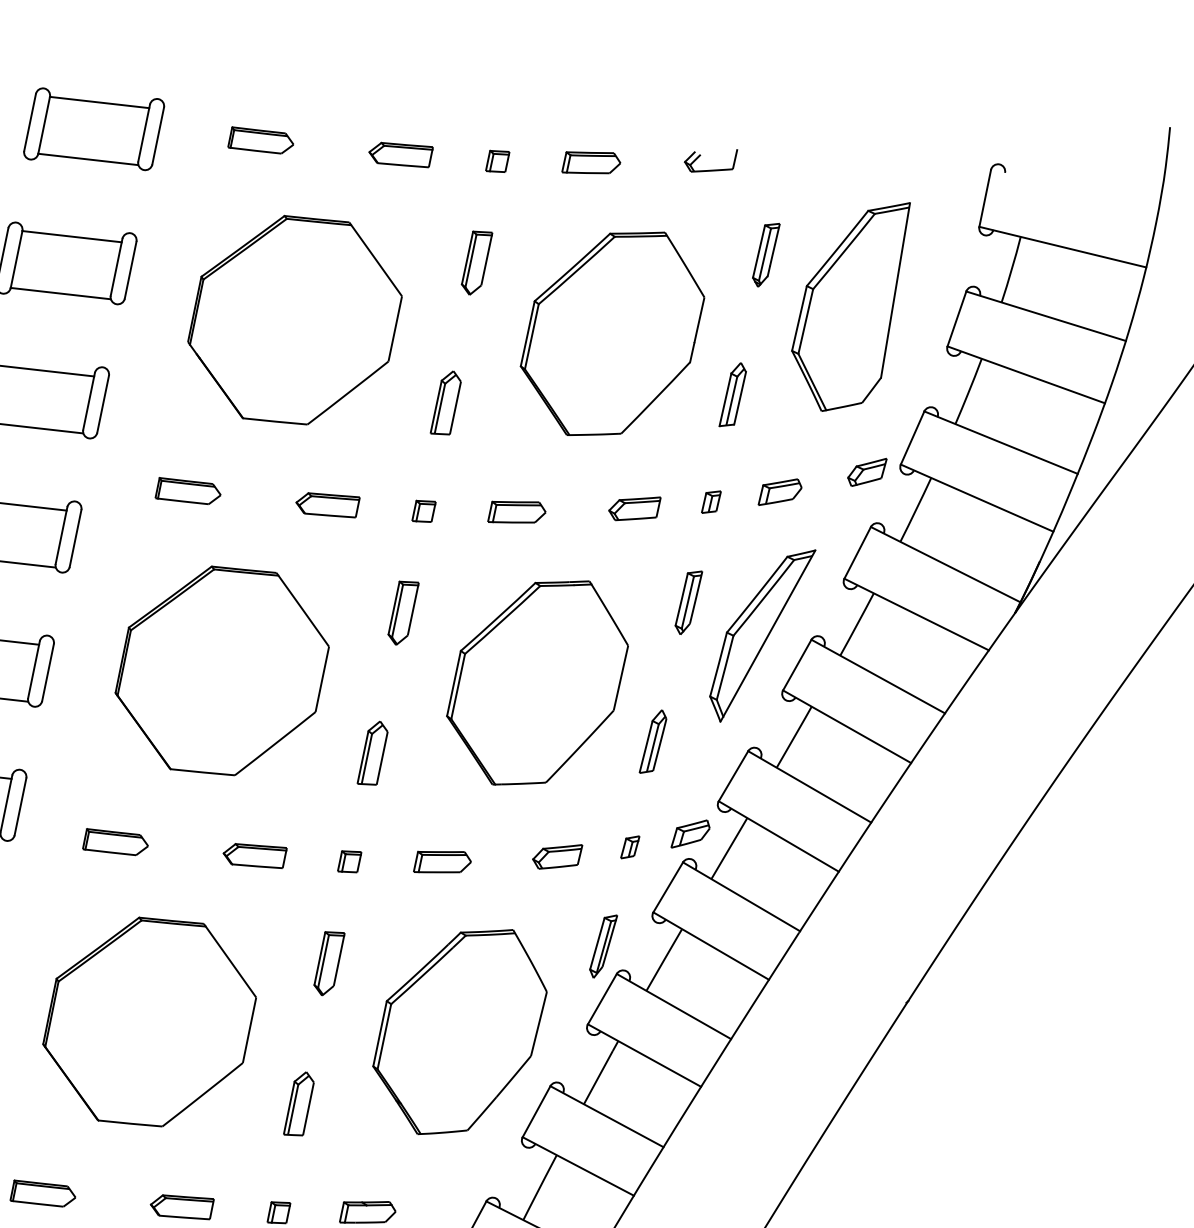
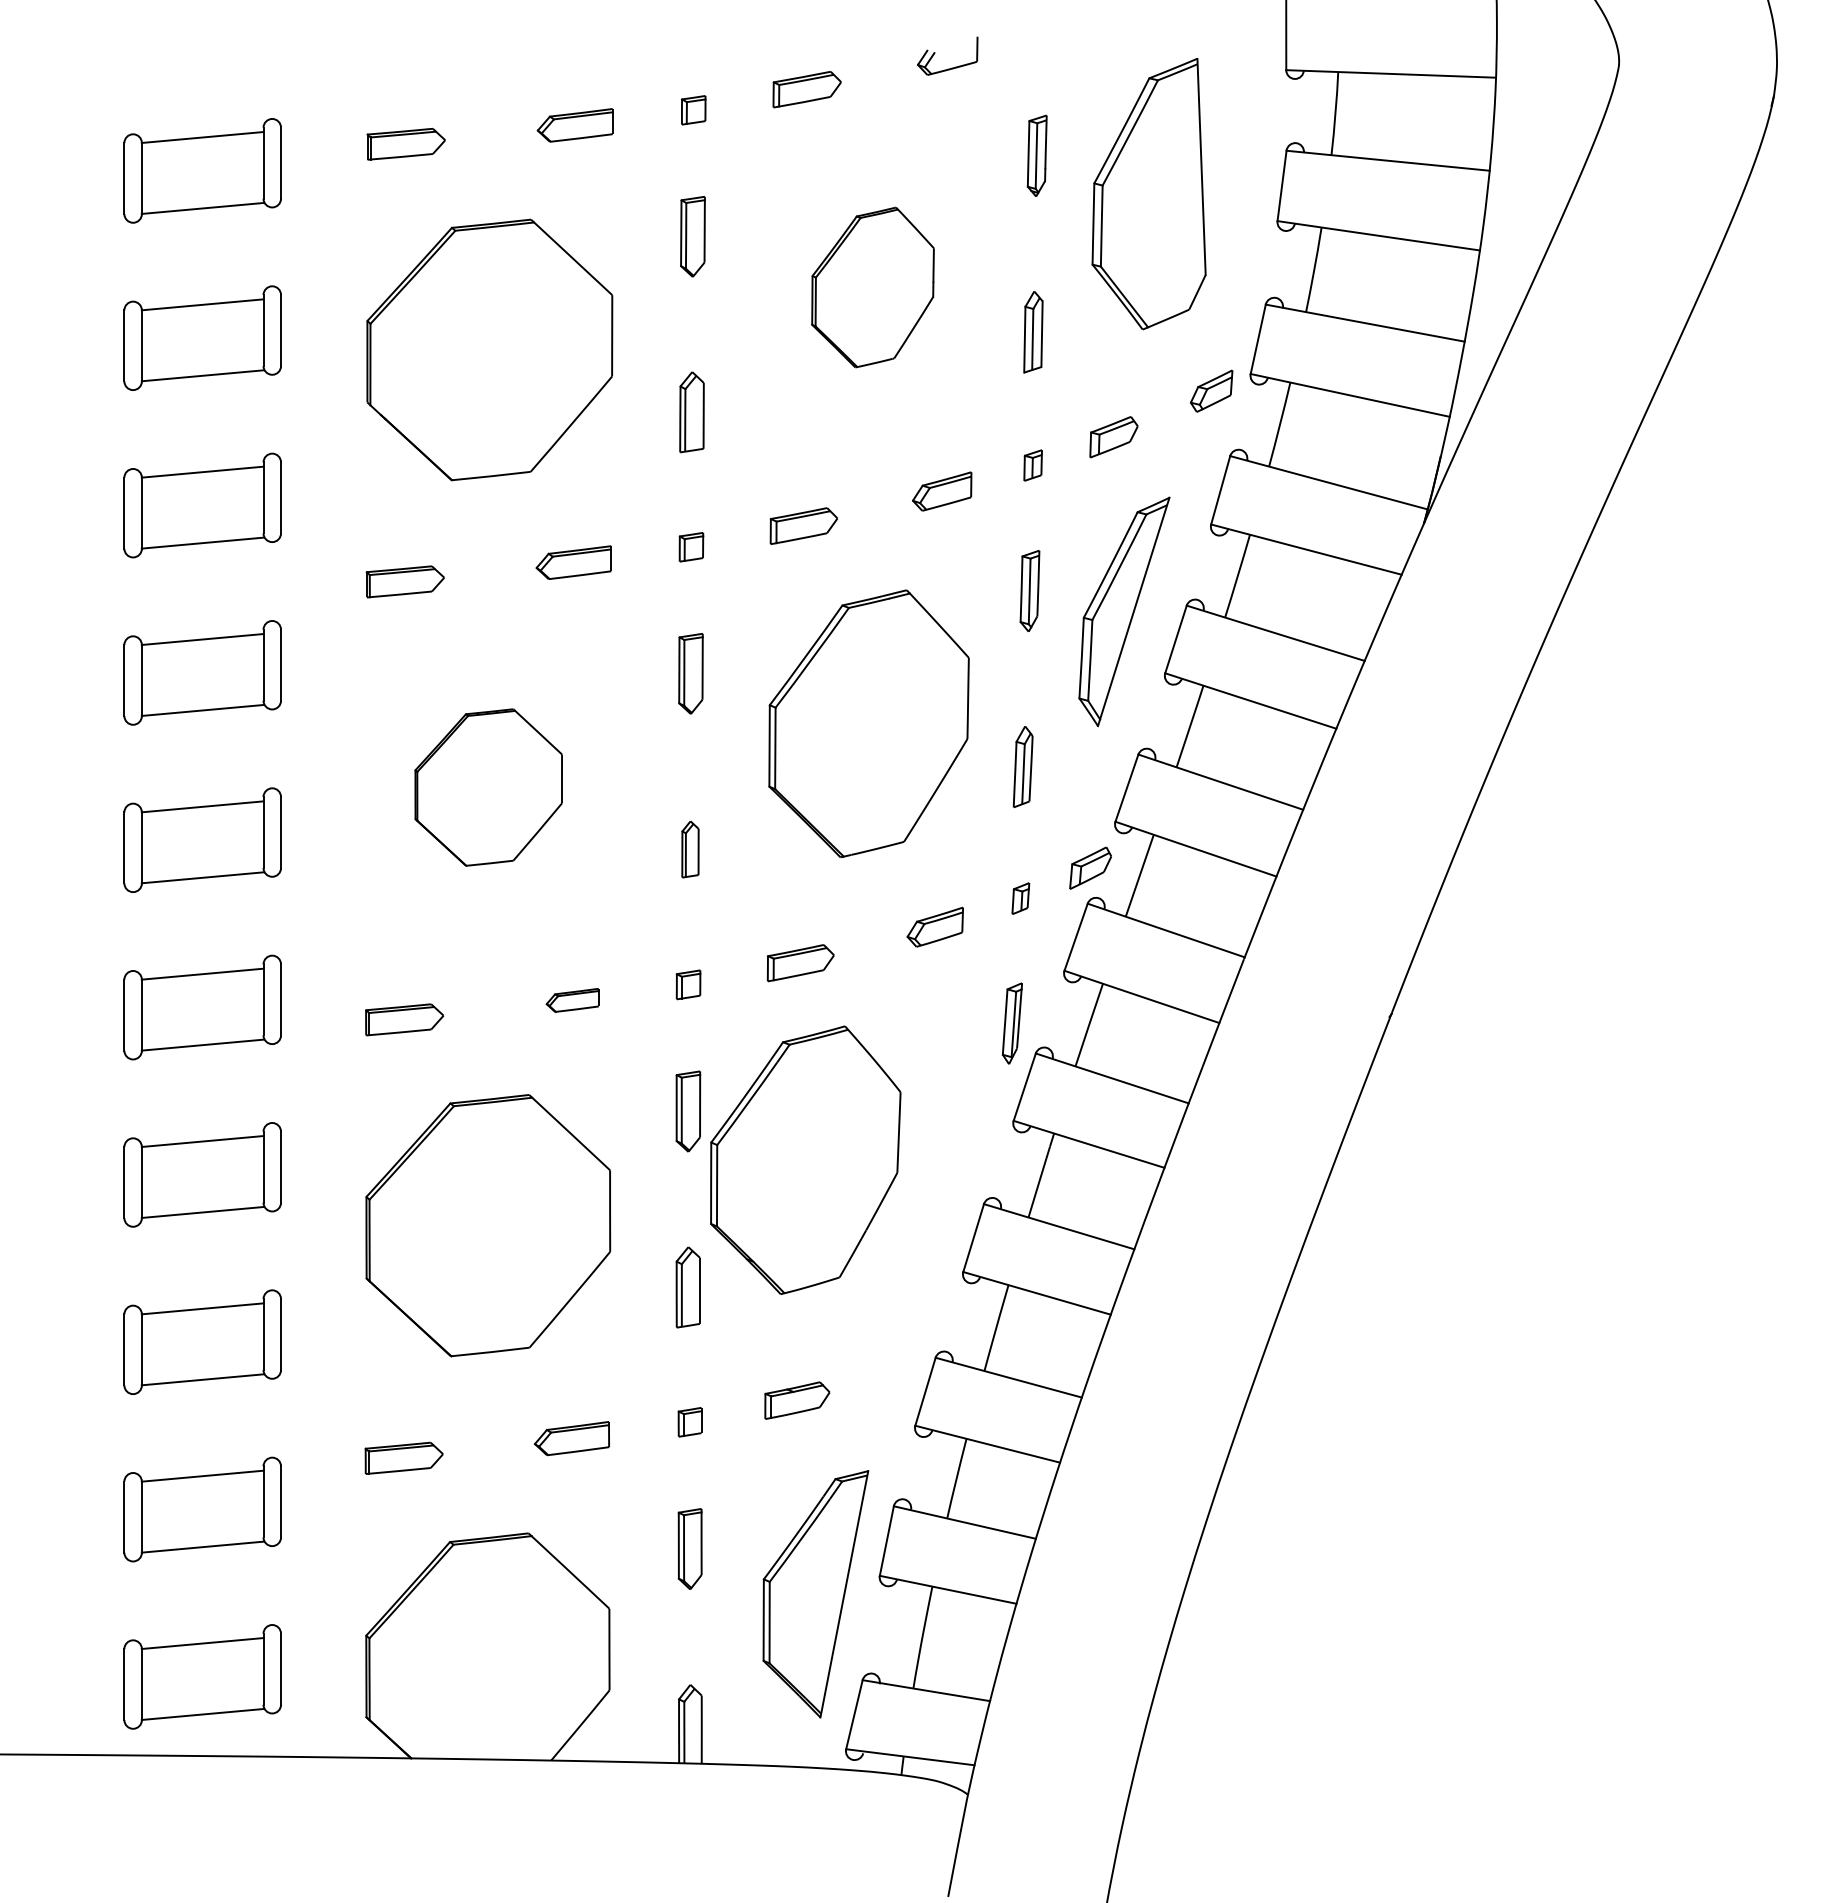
part: (611, 333) -> (872, 287), size x0.6
part: (221, 670) -> (488, 787), size x0.6
part: (373, 753) -> (690, 849), size x0.7
part: (254, 855) -> (572, 1000), size x0.7
part: (459, 1030) -> (805, 1159), moved

